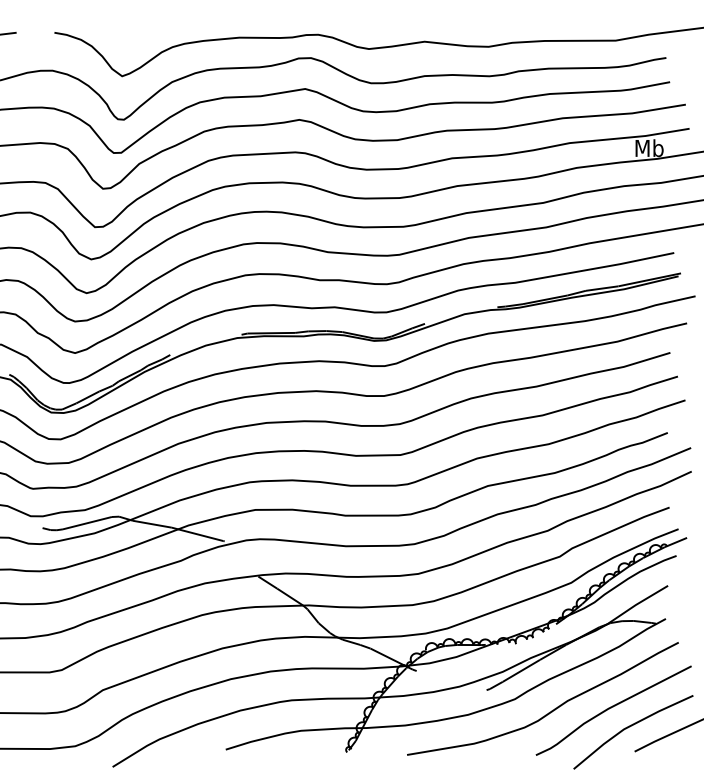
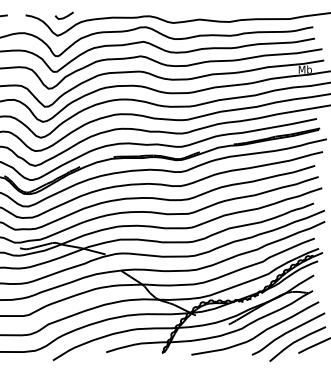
curve: (137, 35) -> (64, 16), added

